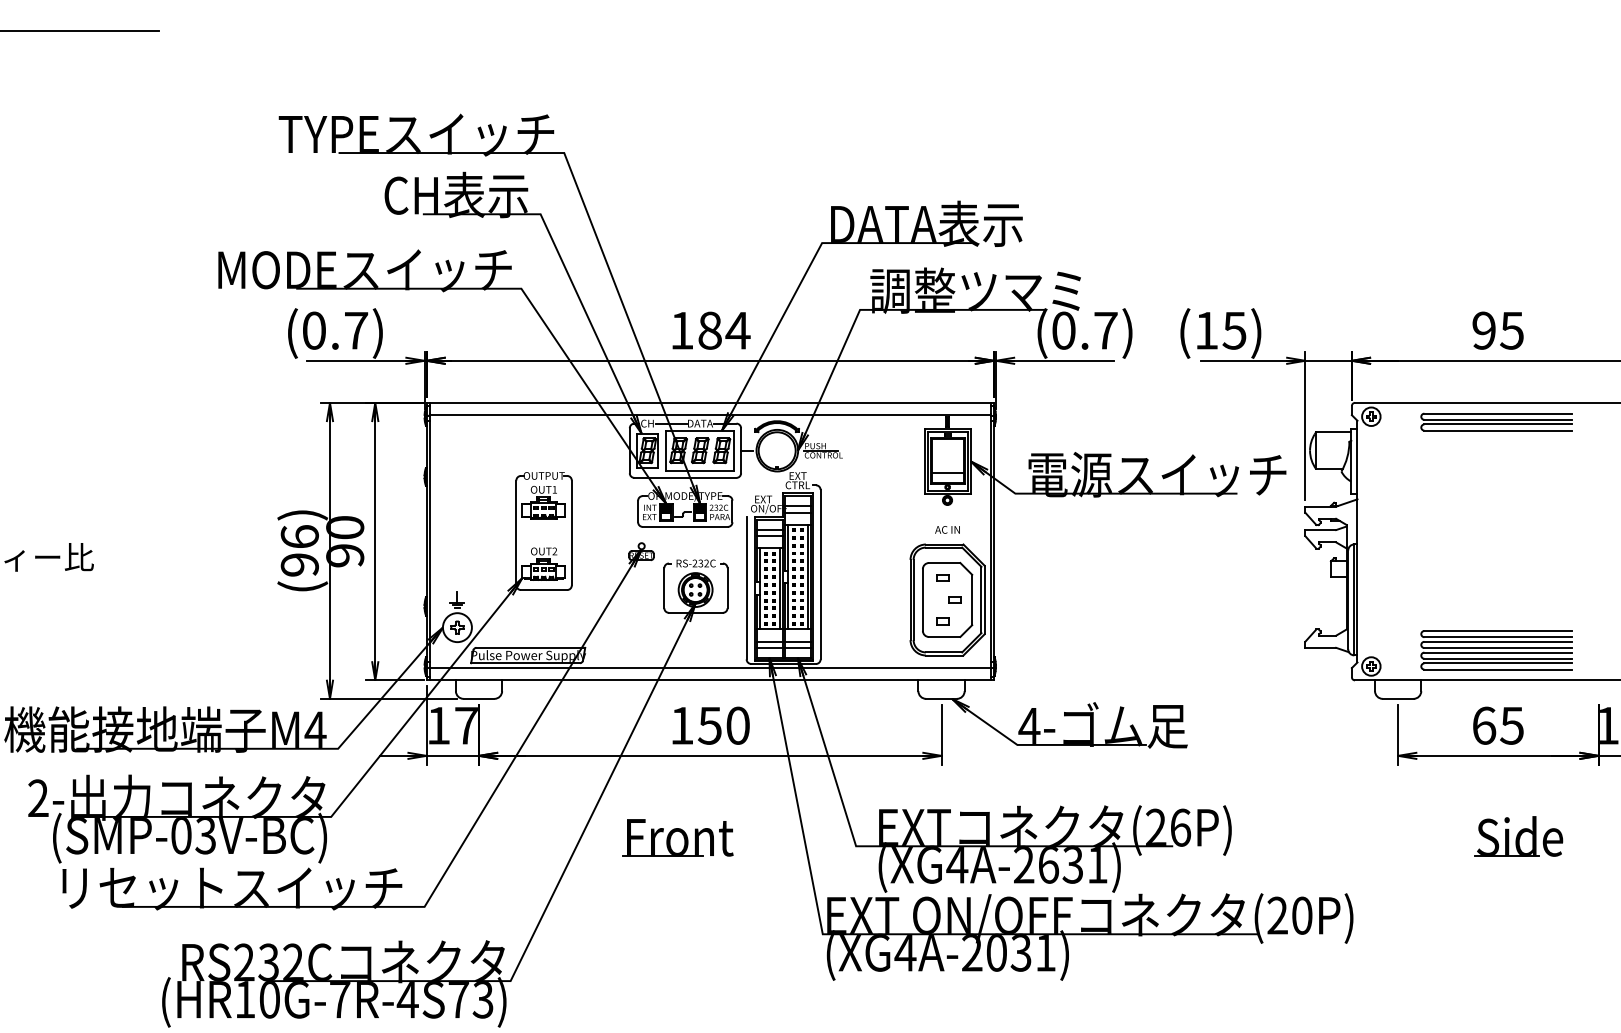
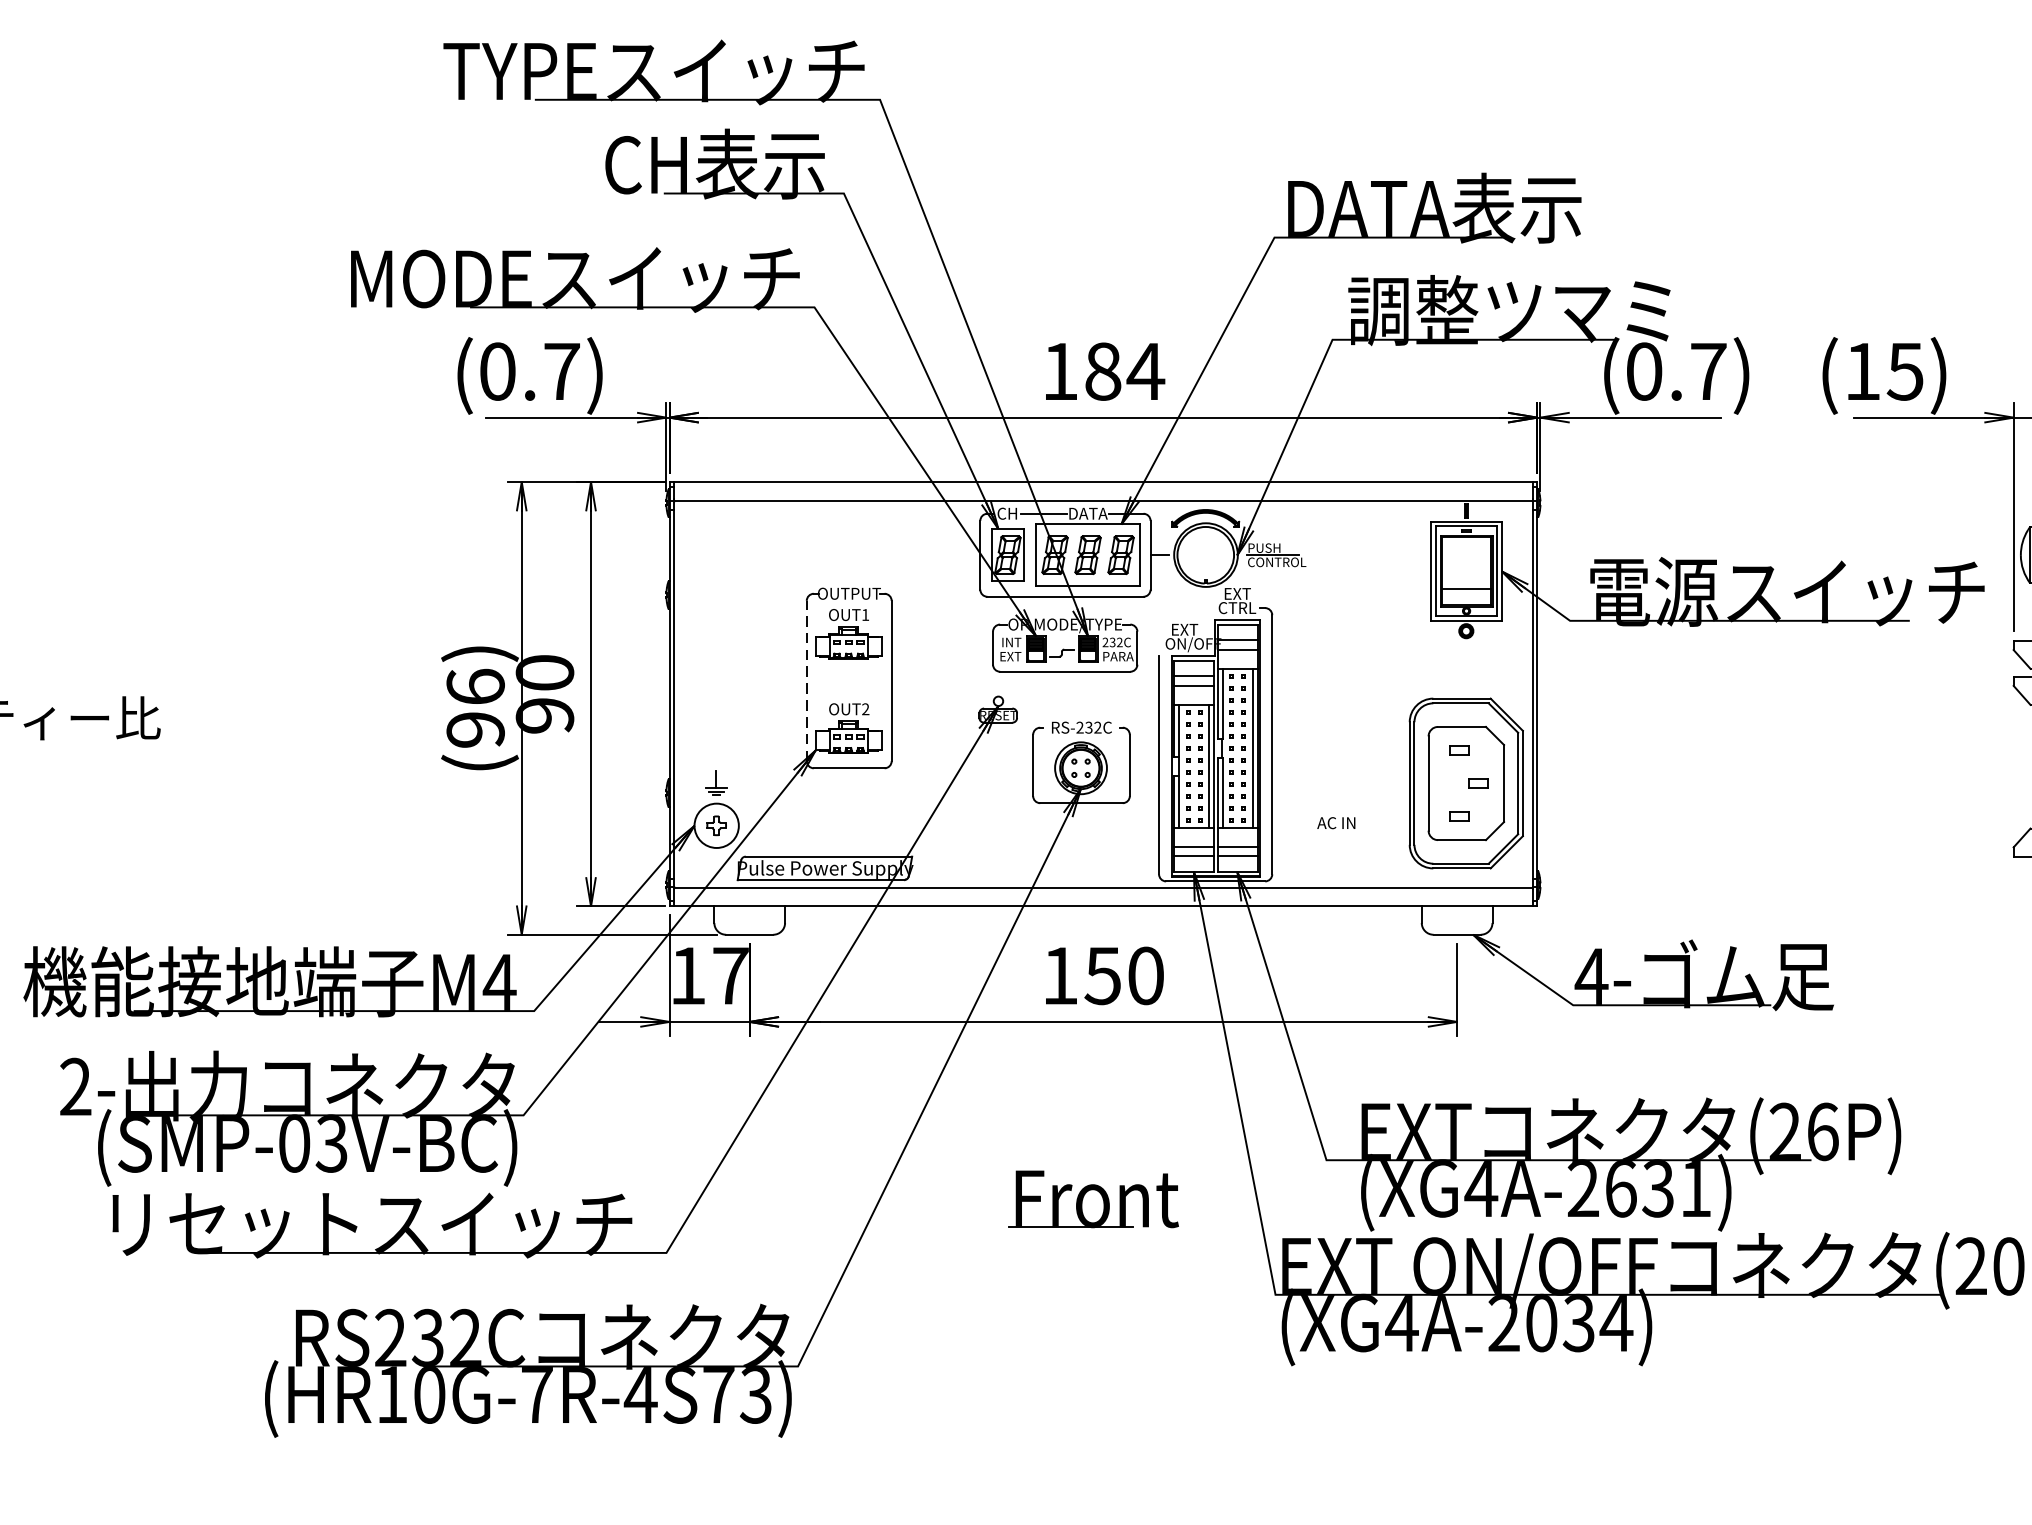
text: (947, 529) -> (1336, 822), moved
line: (516, 532) -> (807, 680), solid -> dashed
part: (677, 837) -> (1093, 1198), moved
text: (1045, 953) -> (1616, 1324), (XG4A-2031) -> (XG4A-2034)

